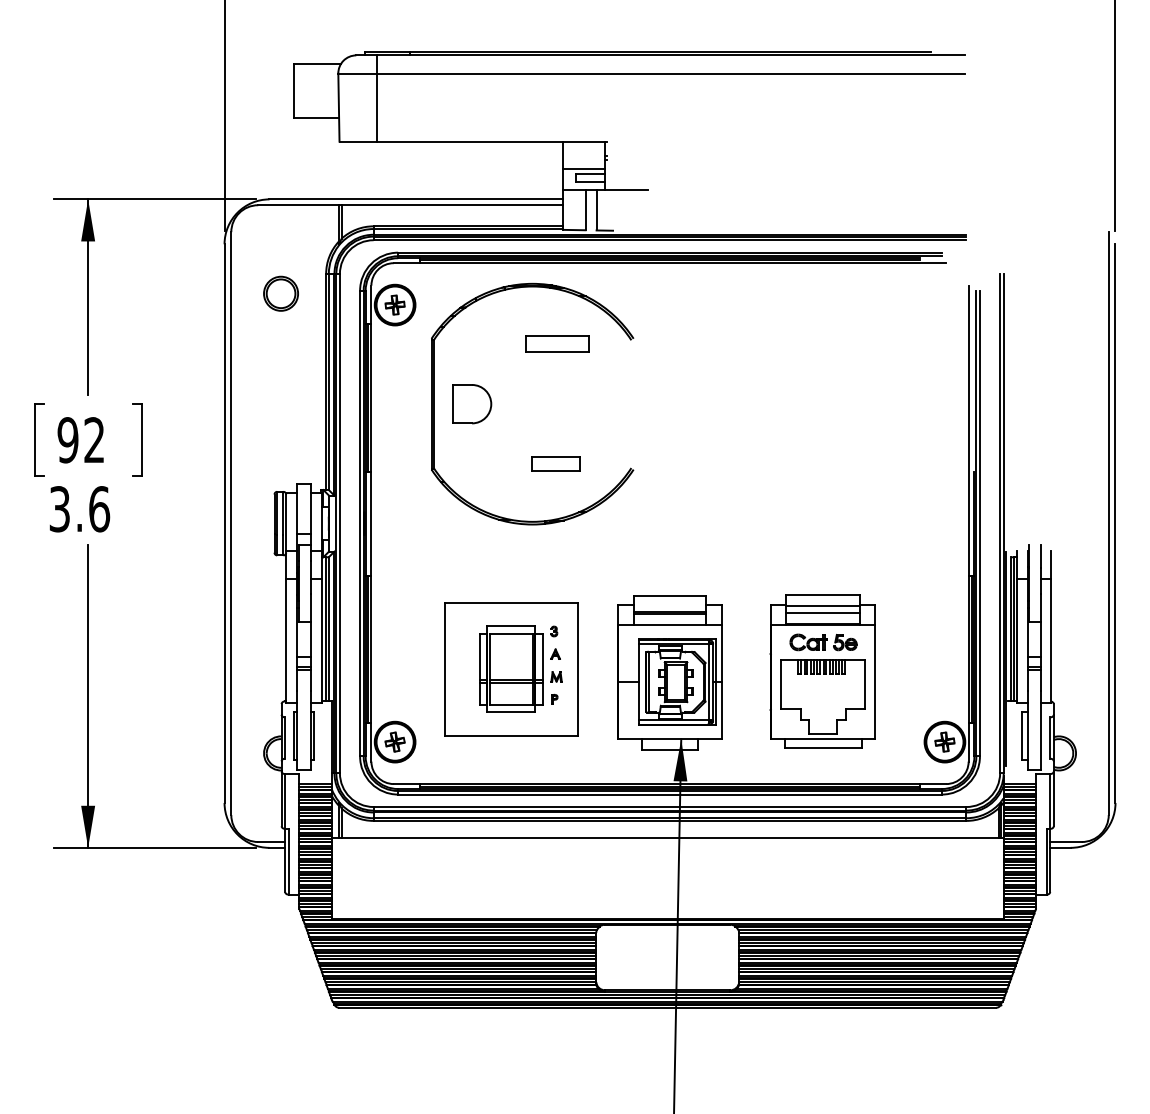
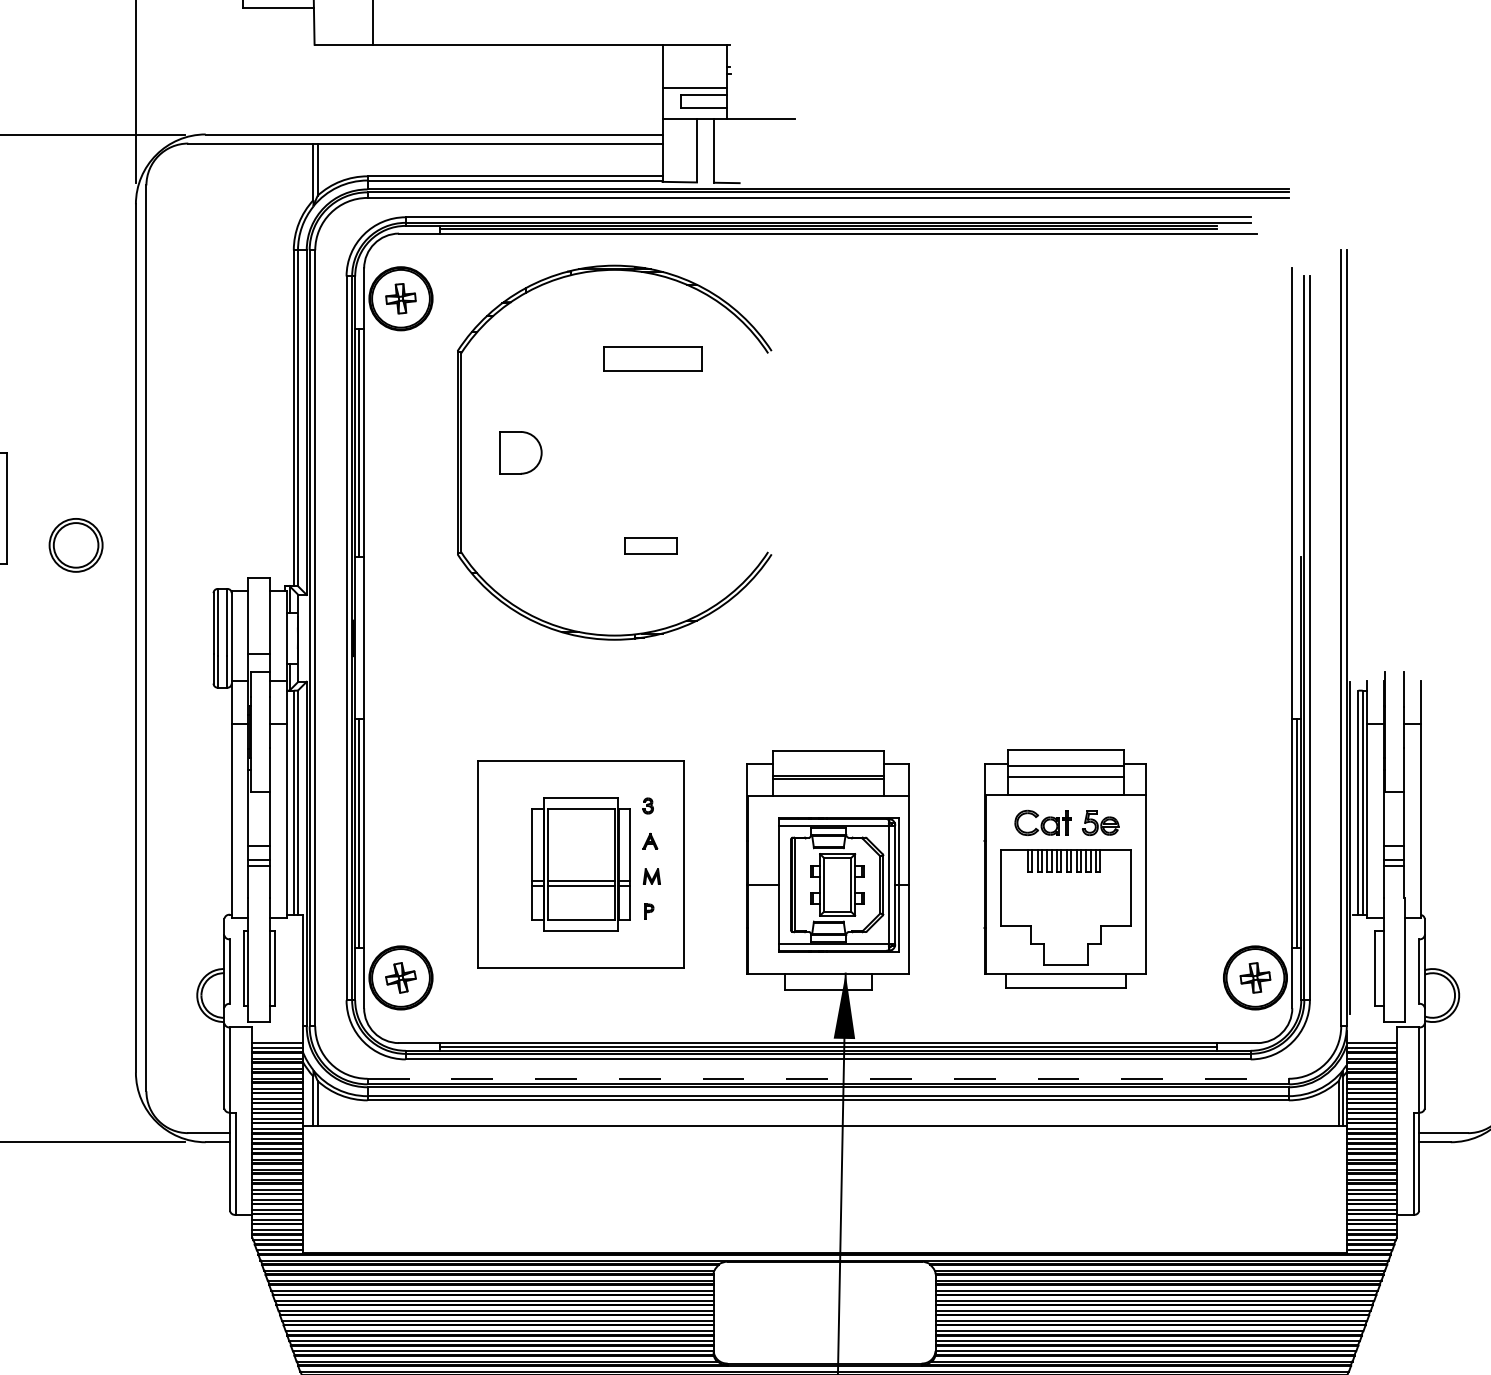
part: (280, 293) -> (75, 544), moved
part: (472, 404) -> (521, 453), size x0.7
part: (555, 463) -> (650, 544), size x0.7
line: (670, 806) -> (828, 1077), solid -> dashed

